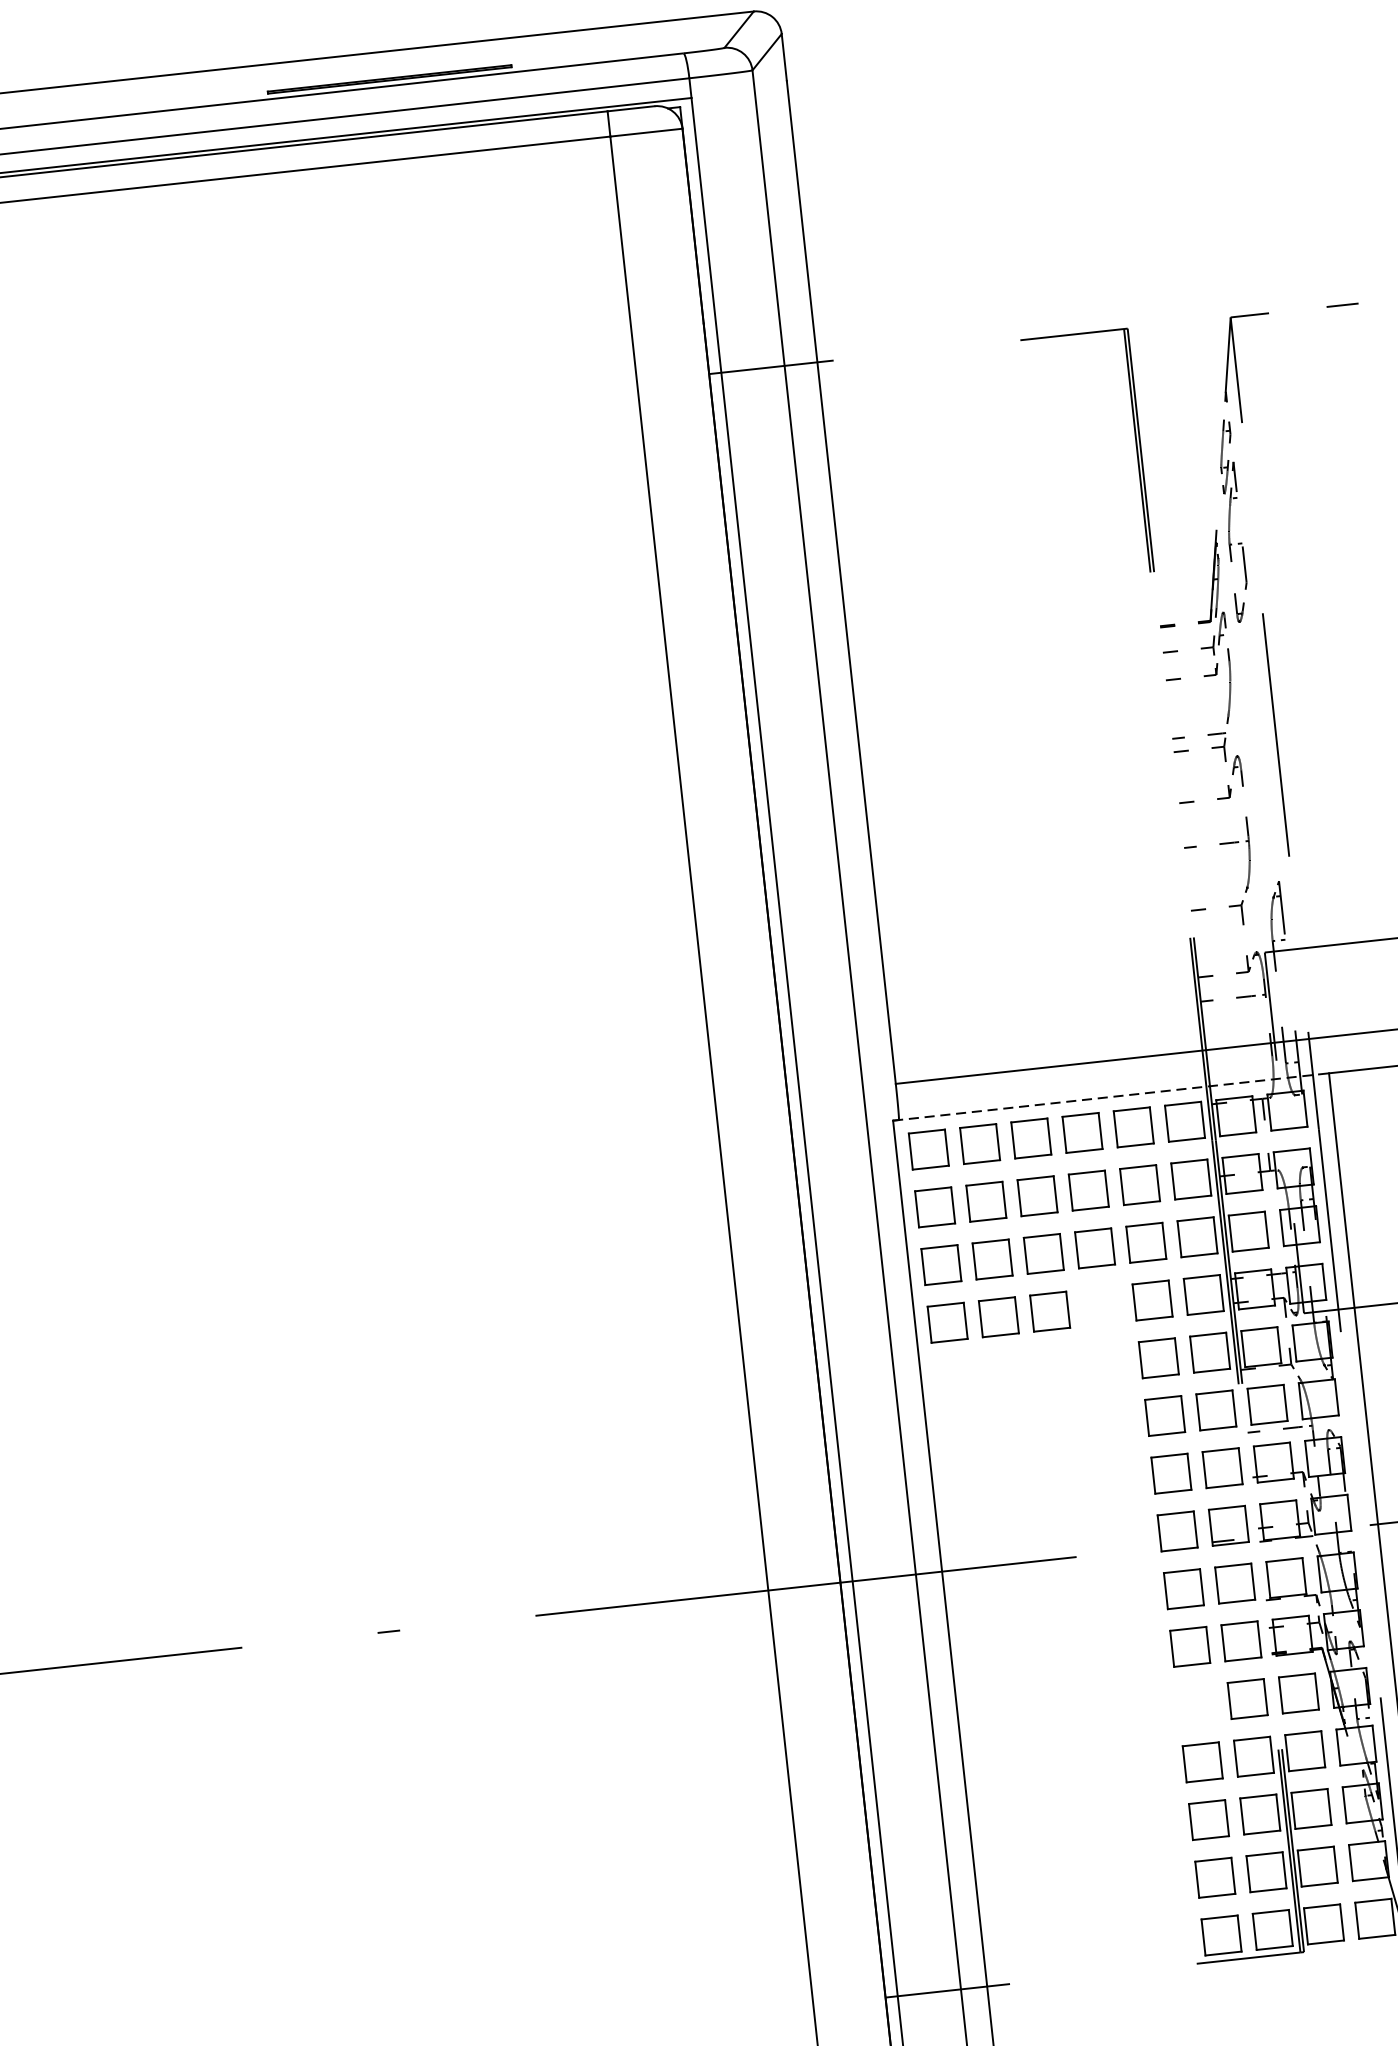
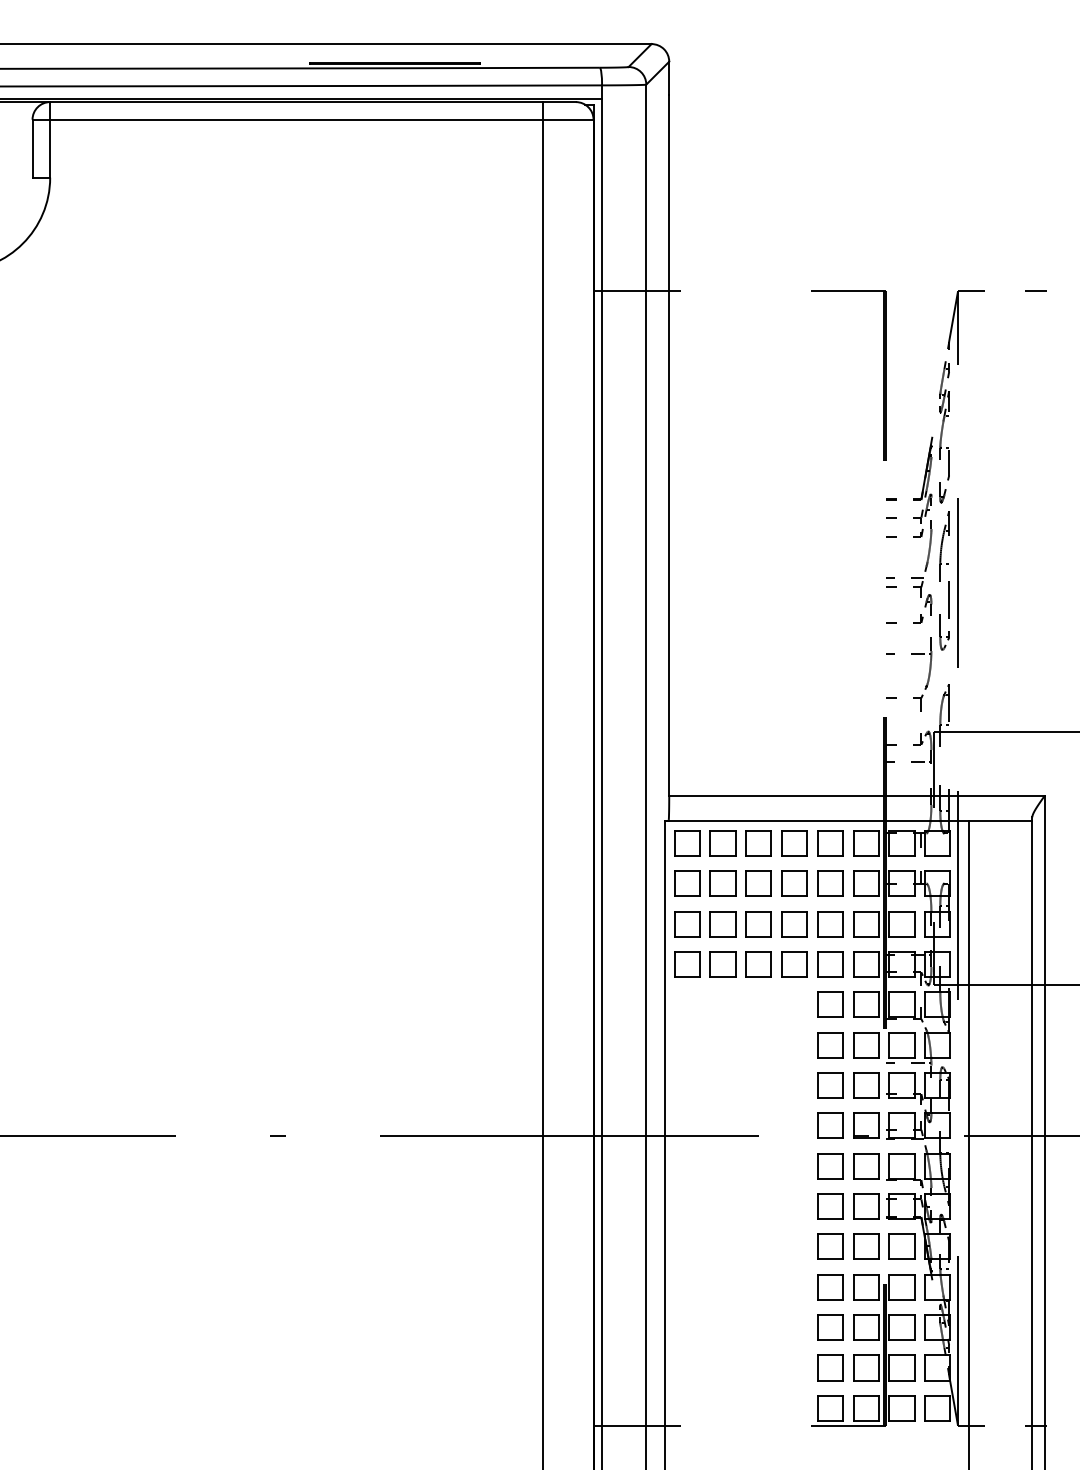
part: (1256, 733) -> (944, 580), added
line: (1111, 1096) -> (817, 820), dashed -> solid
part: (1101, 1306) -> (794, 964), added
part: (1196, 1704) -> (830, 1246), added

